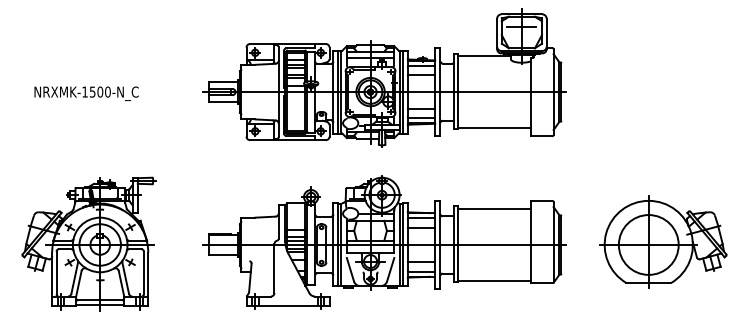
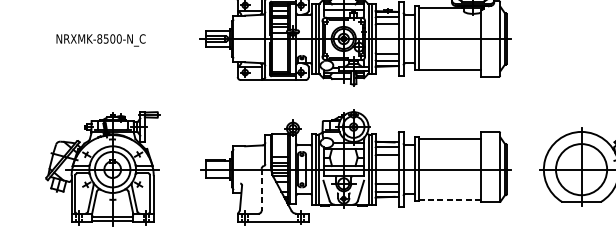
text: (84, 91) -> (99, 38), NRXMK-1500-N_C -> NRXMK-8500-N_C
line: (274, 269) -> (261, 190), solid -> dashed
line: (494, 281) -> (449, 200), solid -> dashed

